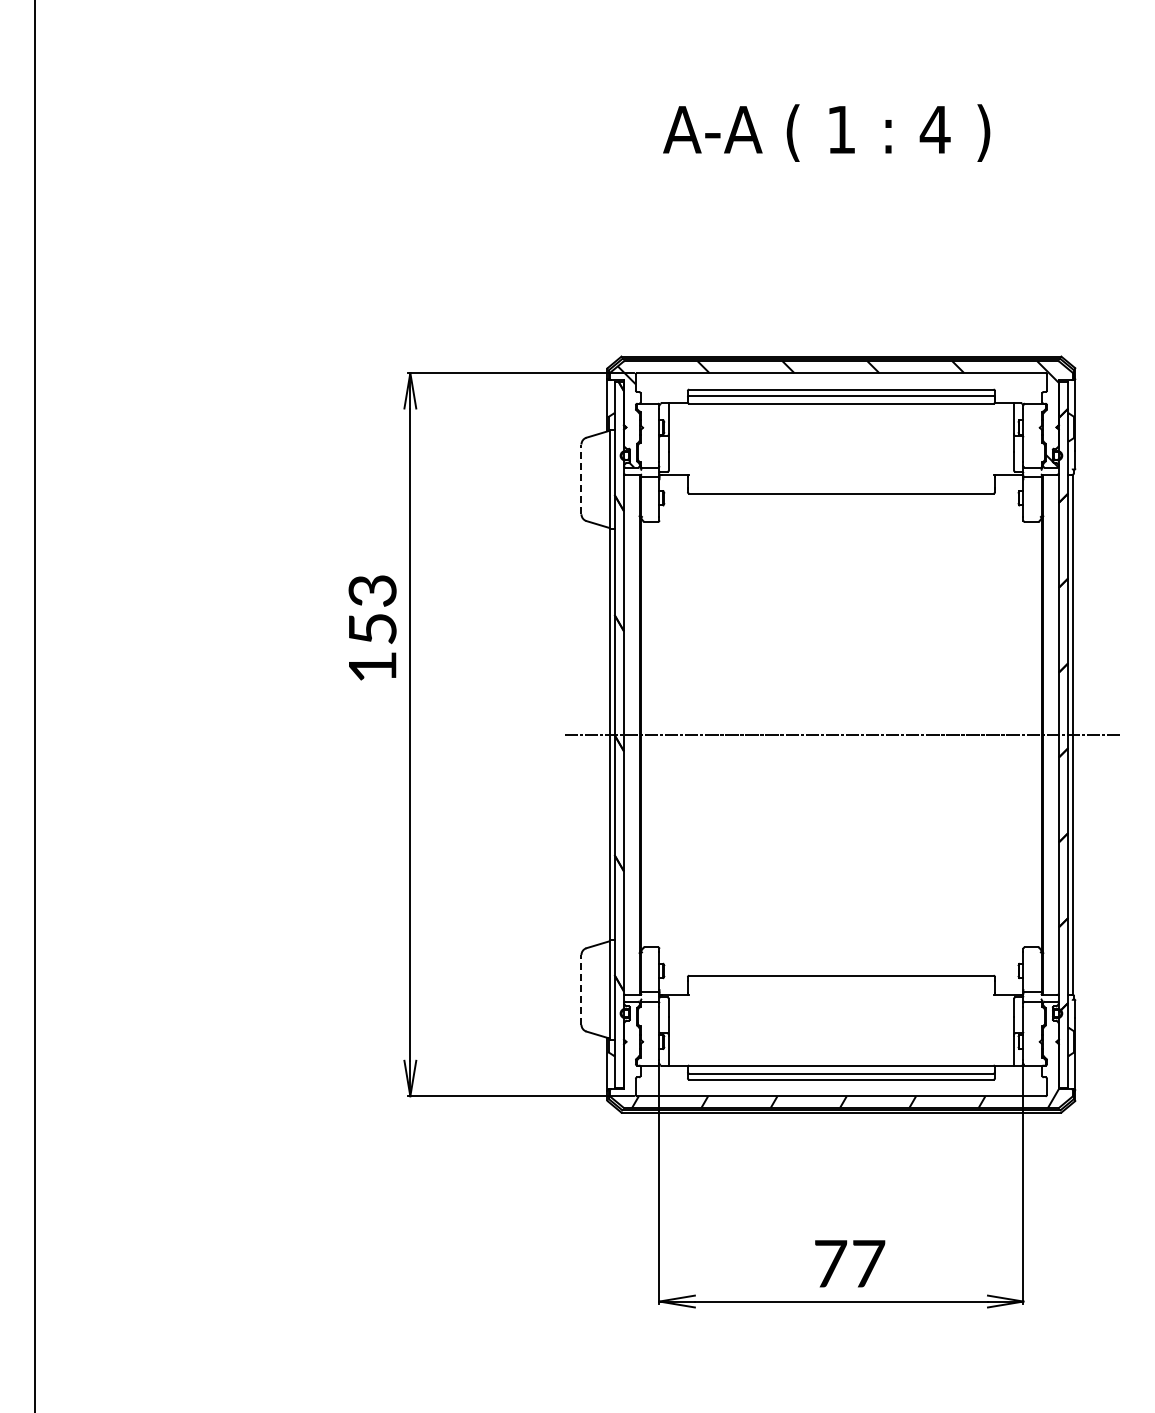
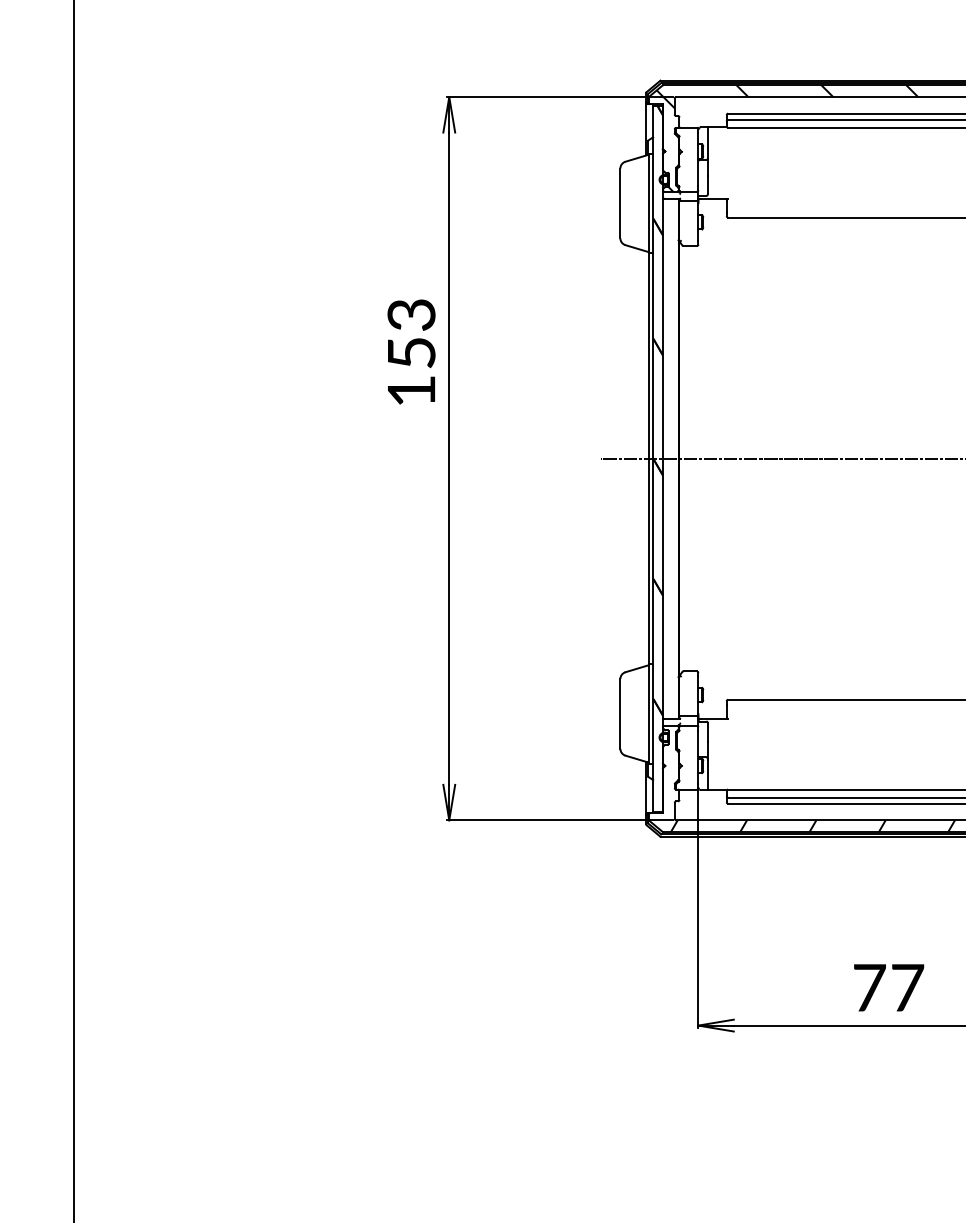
line: (581, 479) -> (620, 203), dashed -> solid
line: (581, 989) -> (620, 713), dashed -> solid

